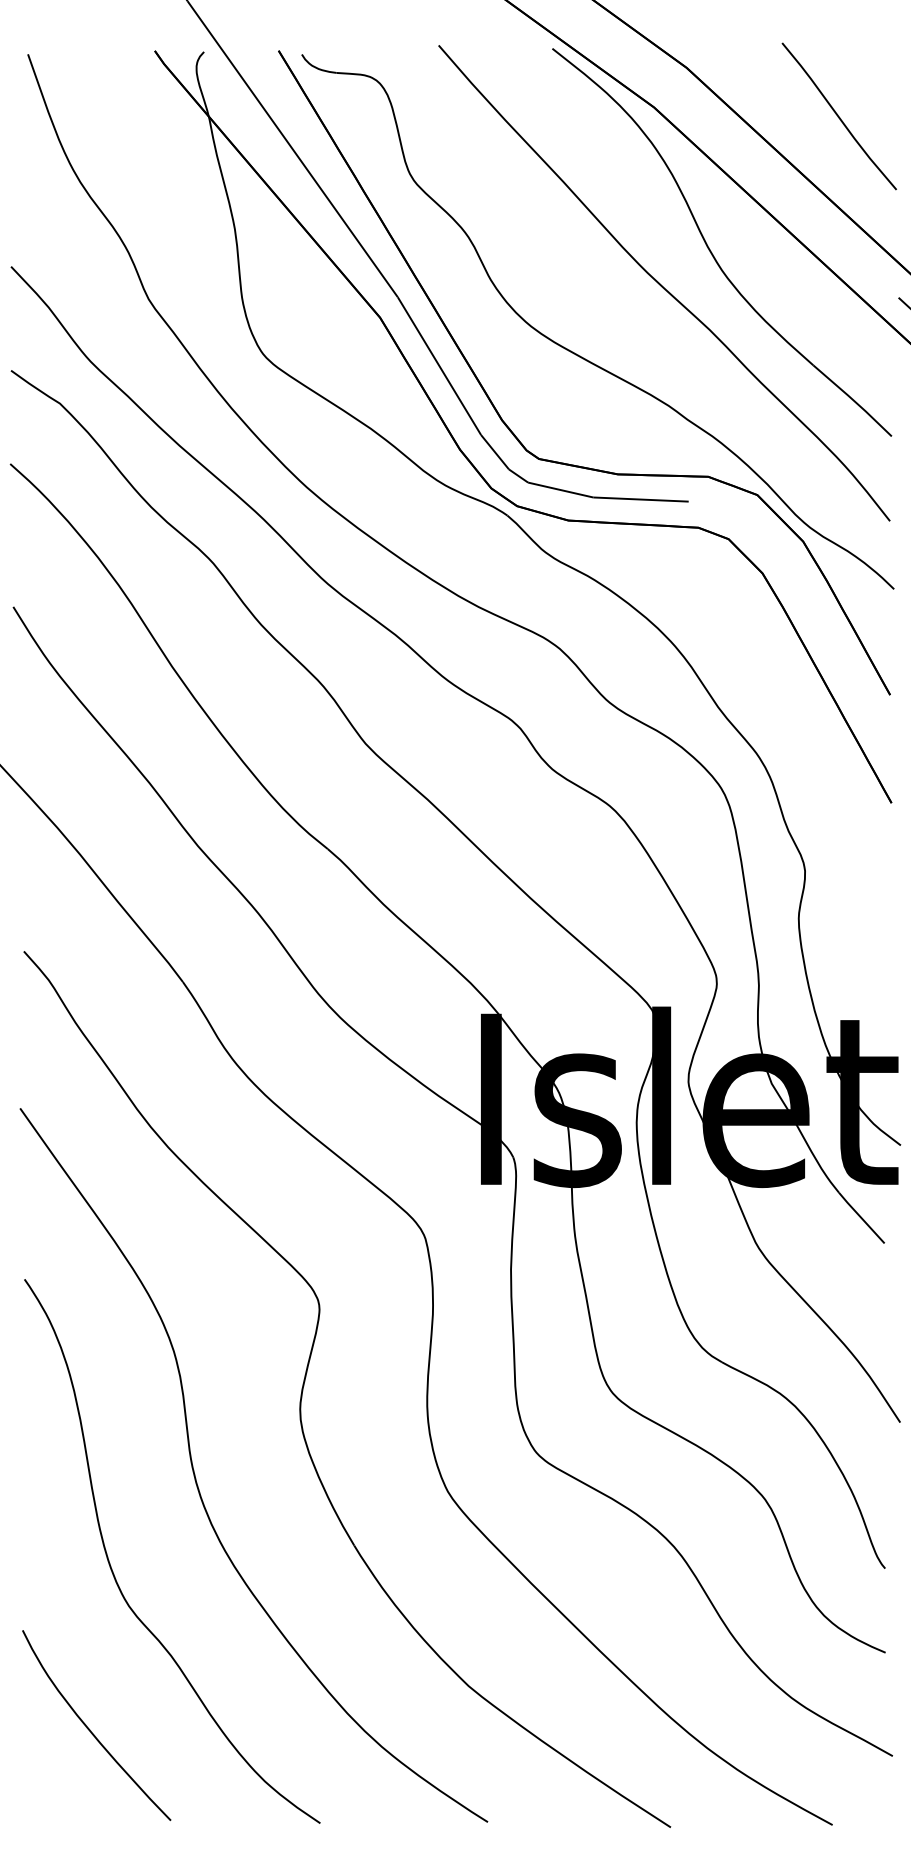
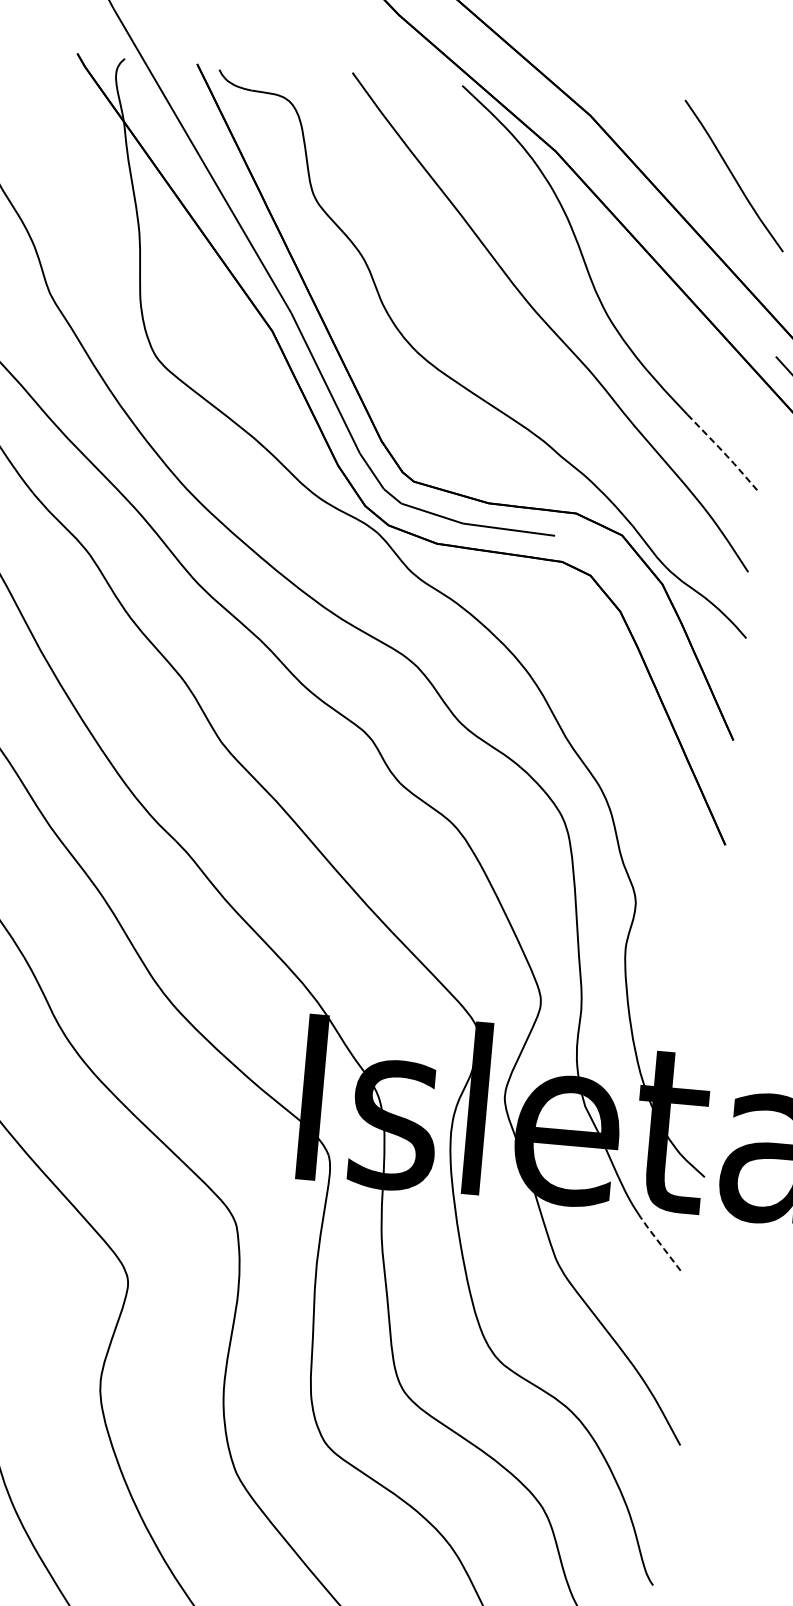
line: (853, 400) -> (723, 452), solid -> dashed
line: (861, 1218) -> (660, 1244), solid -> dashed

